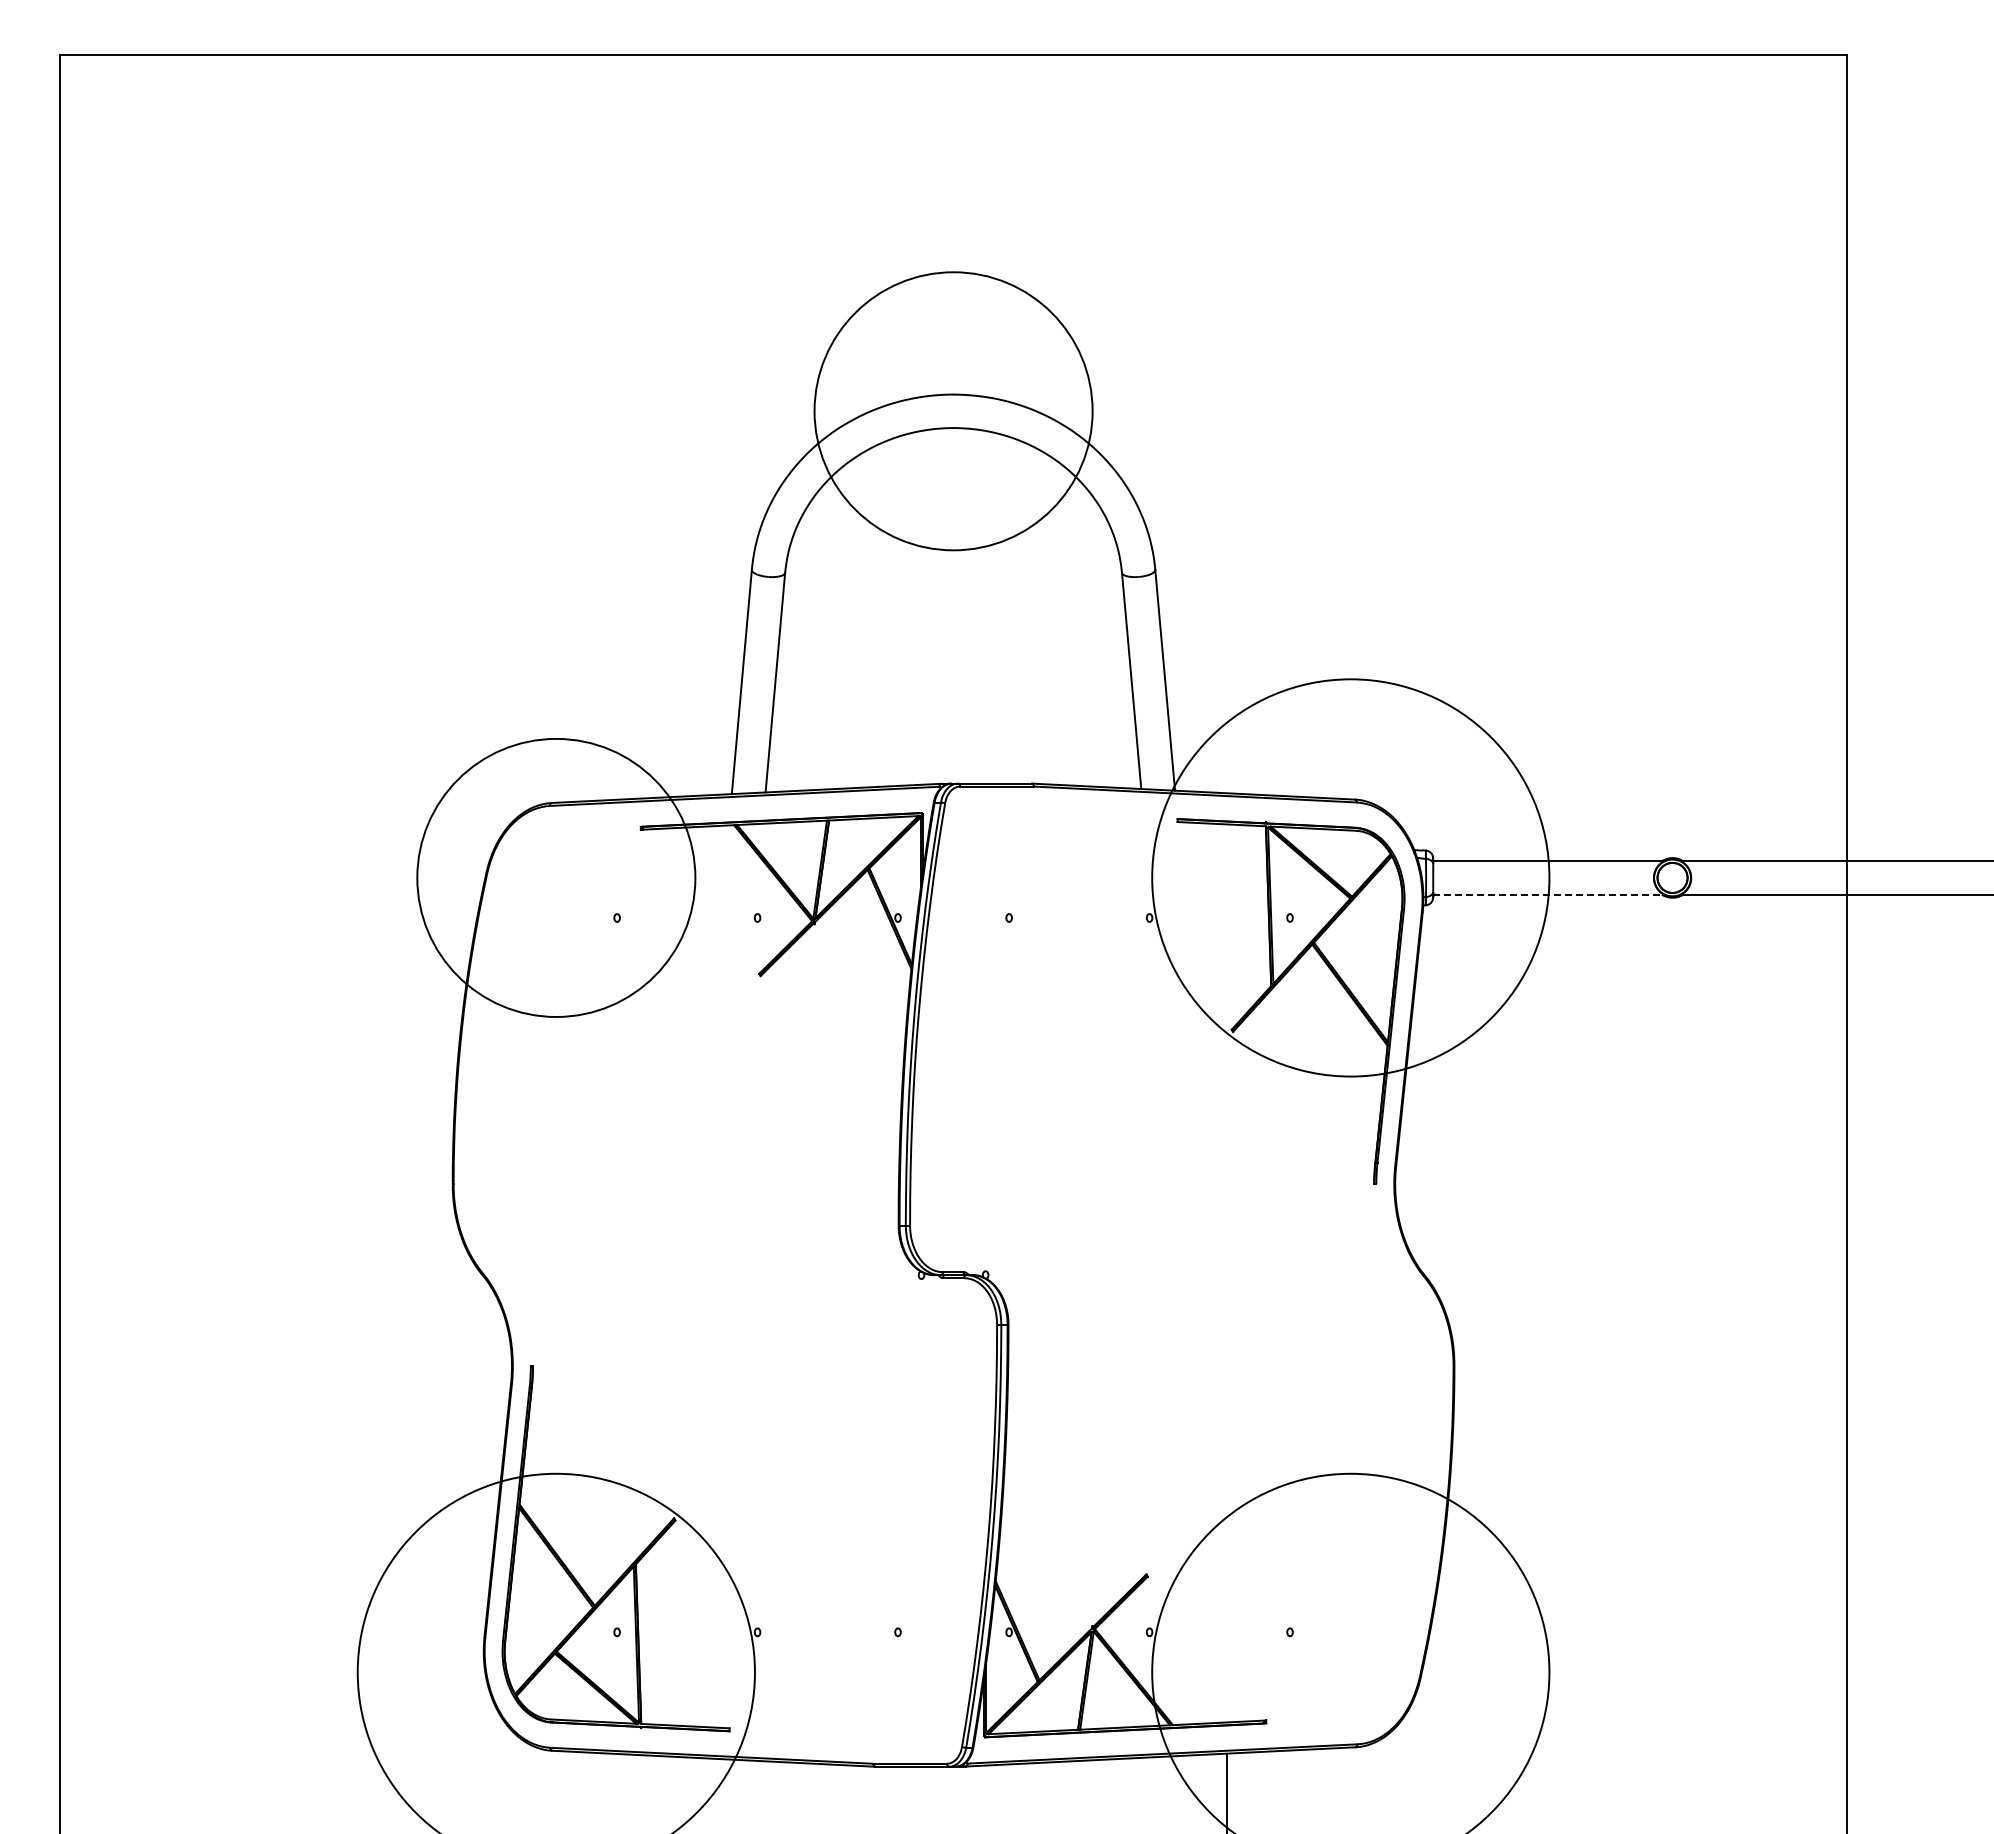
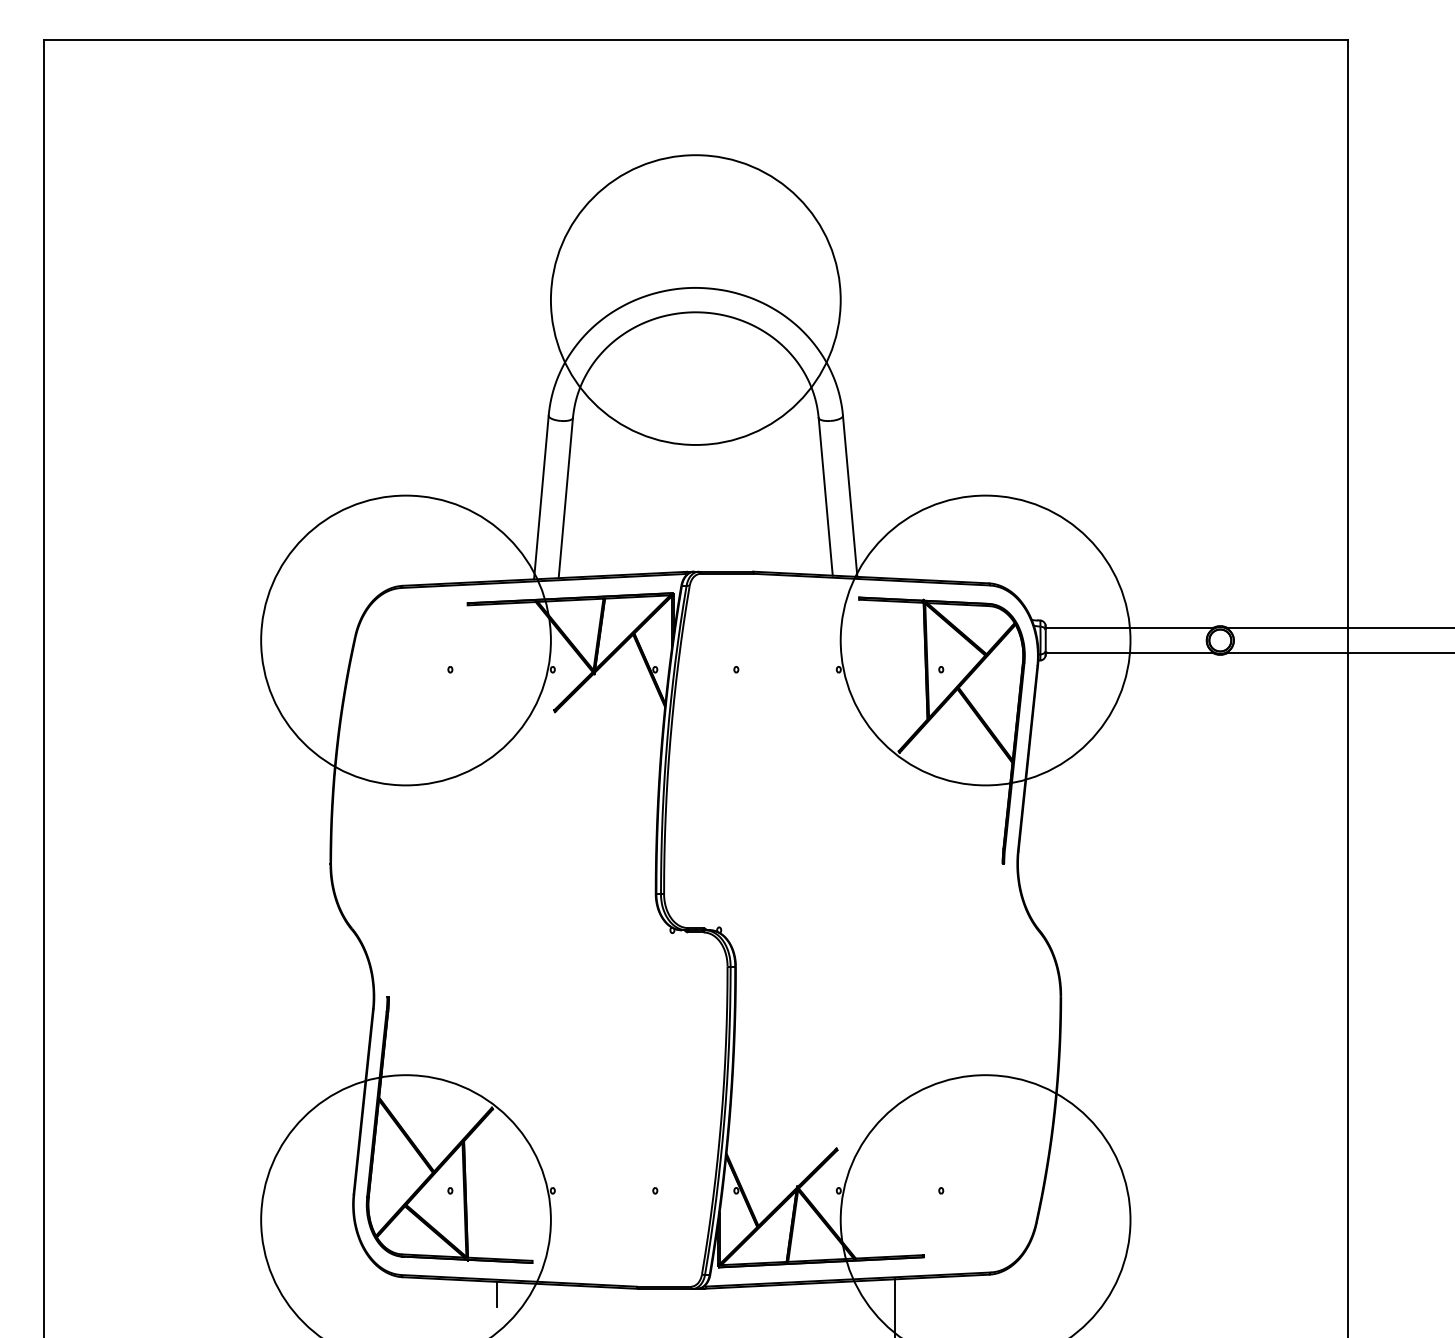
circle: (953, 410) -> (695, 299), size x1.43
circle: (555, 877) -> (405, 640), size x1.43
line: (1548, 894) -> (1129, 652), dashed -> solid
line: (680, 1774) -> (496, 1294), added

